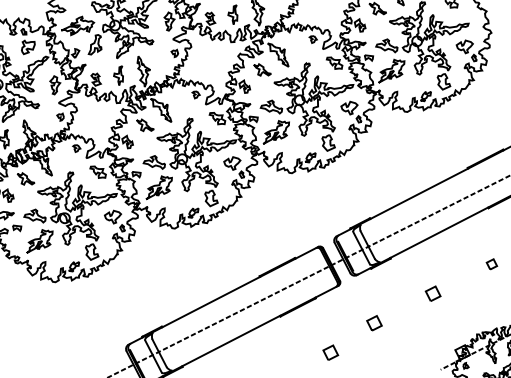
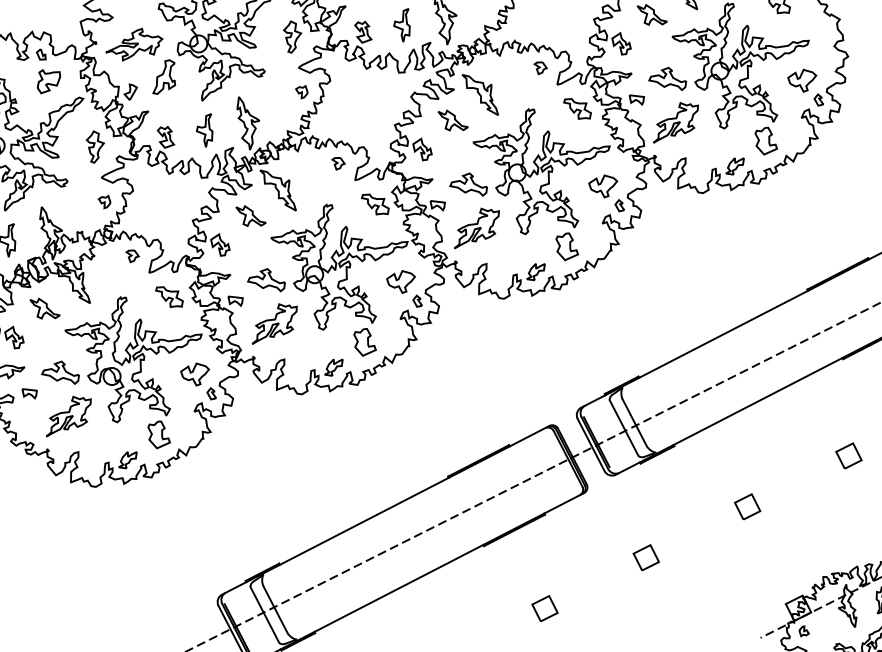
part: (491, 264) -> (848, 456), size x1.43
part: (330, 352) -> (544, 608), moved

